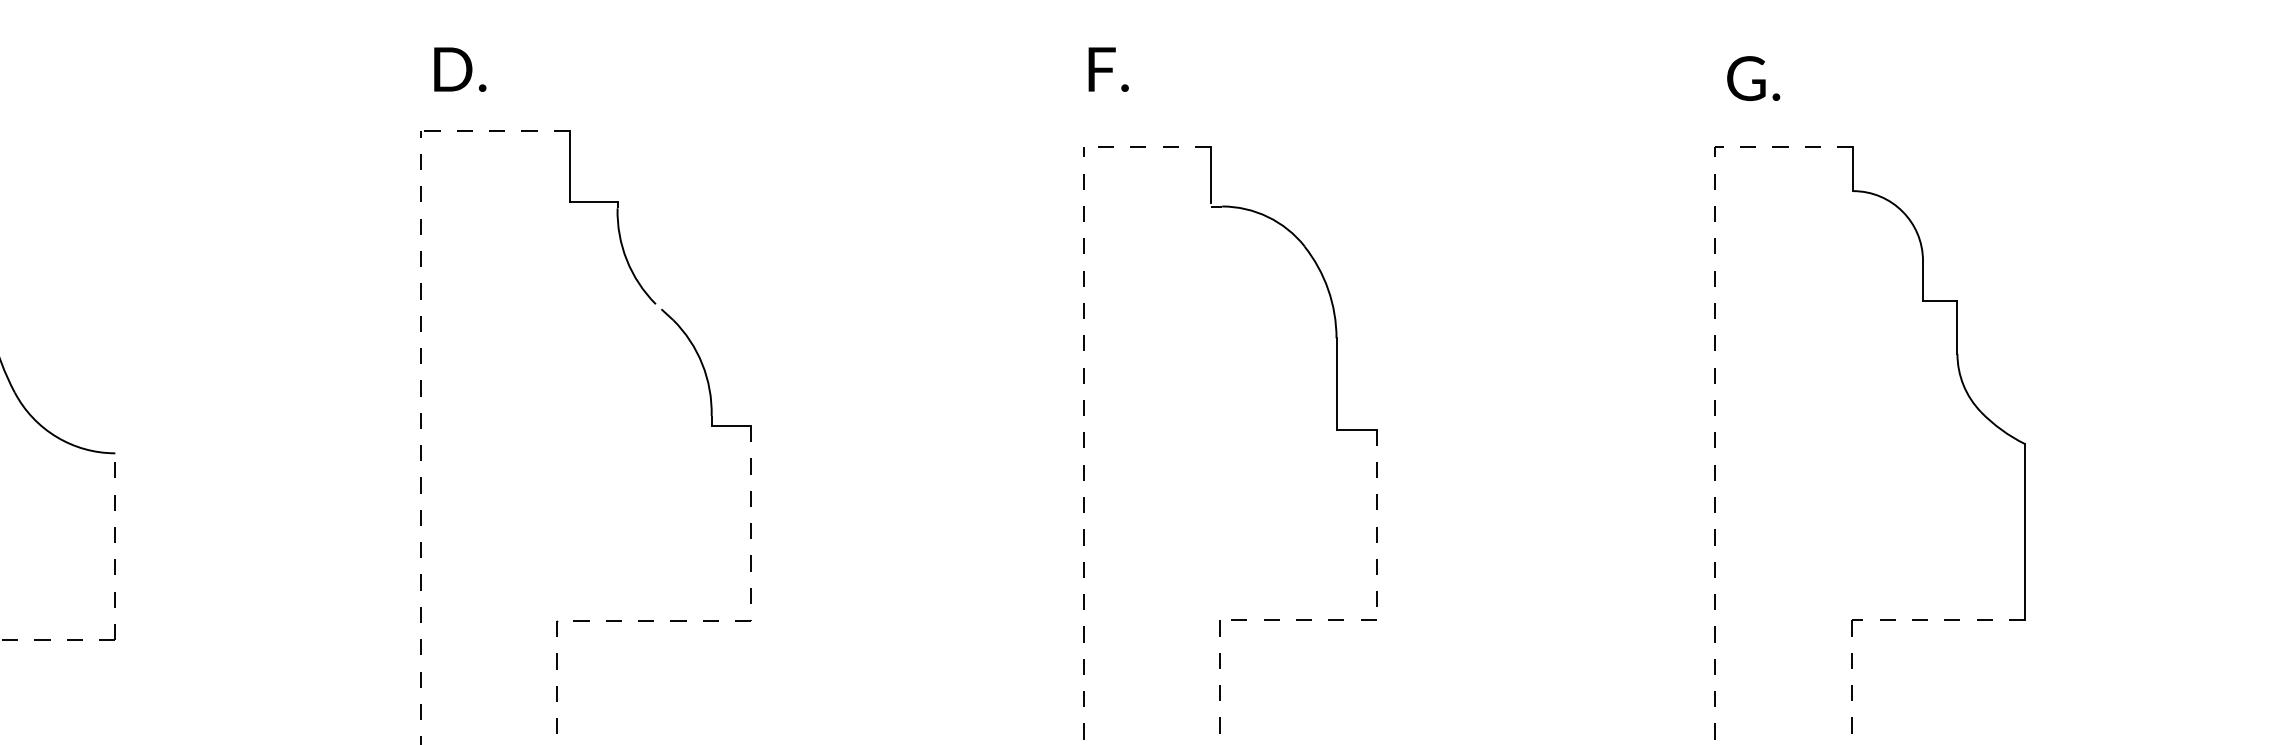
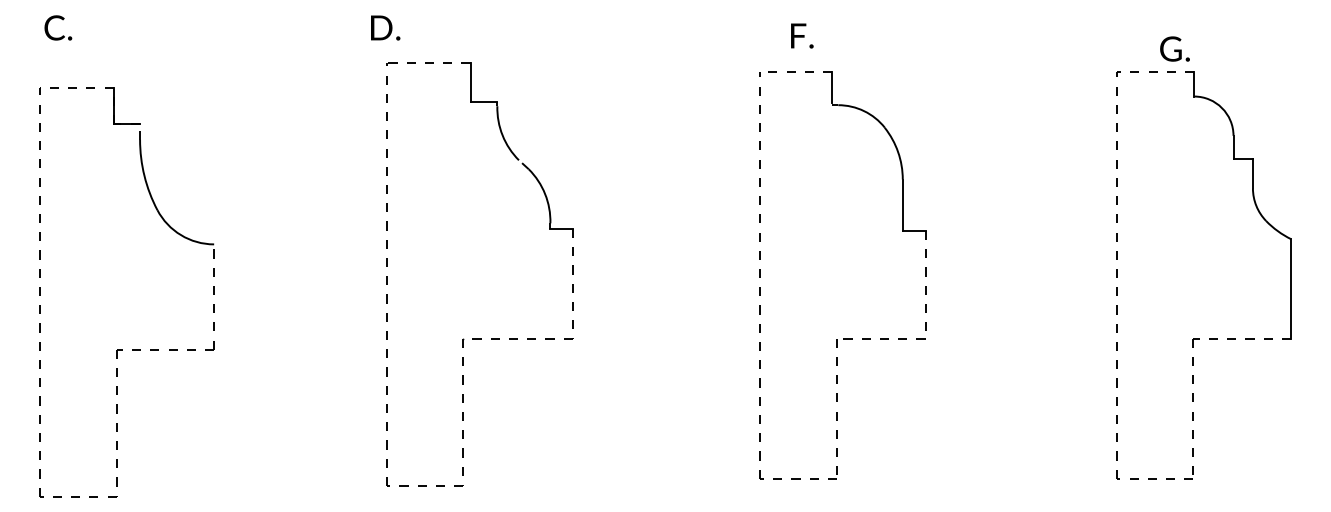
text: (459, 68) -> (385, 27), moved
text: (1109, 68) -> (802, 35), moved
text: (1752, 77) -> (1174, 48), moved

